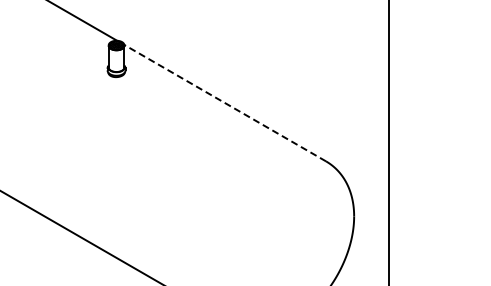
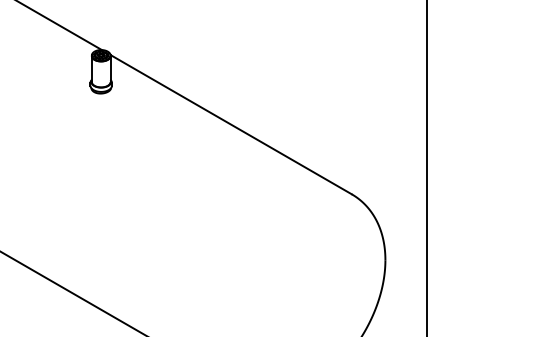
line: (224, 102) -> (230, 123), dashed -> solid

